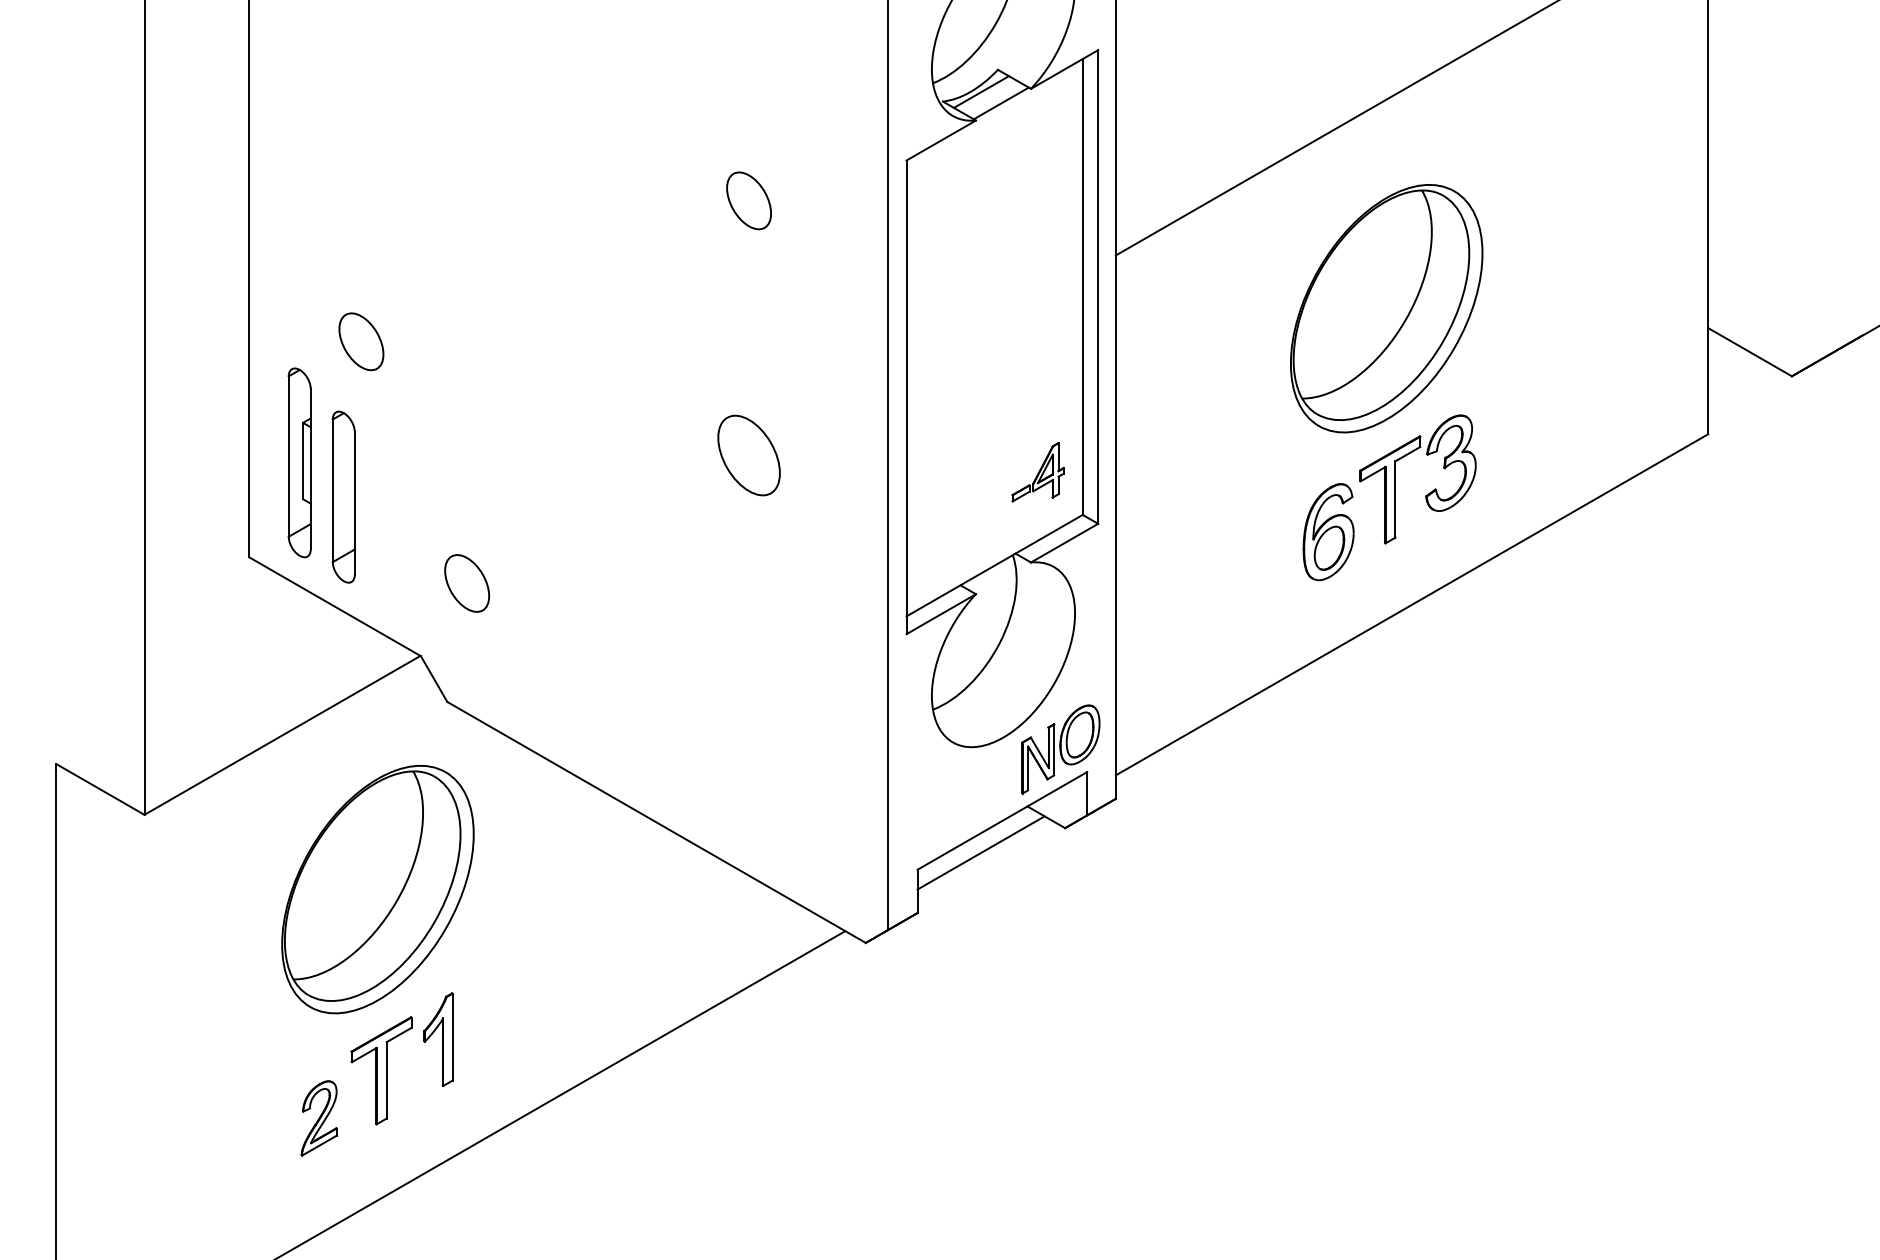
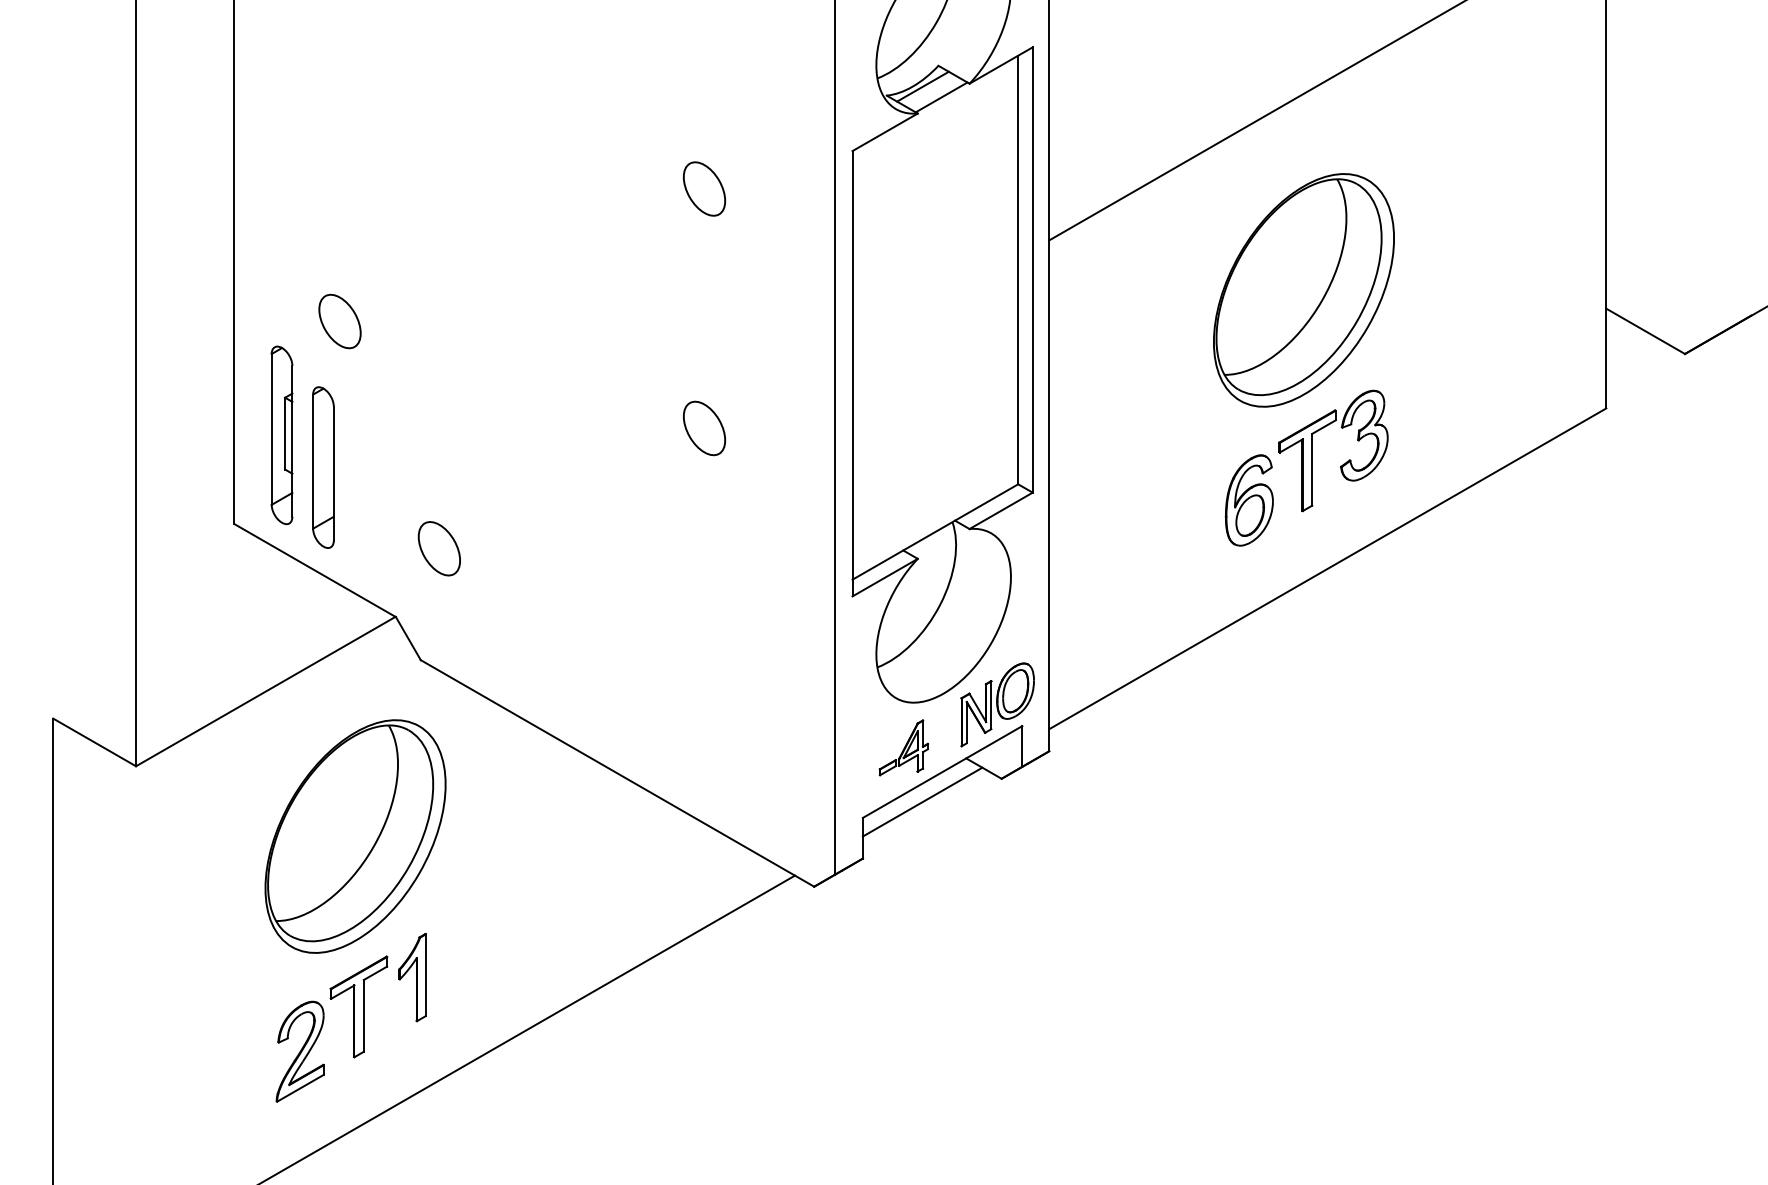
part: (748, 455) -> (703, 428), size x0.71
part: (1037, 472) -> (903, 748), moved
part: (319, 1118) -> (300, 1051), size x1.43

